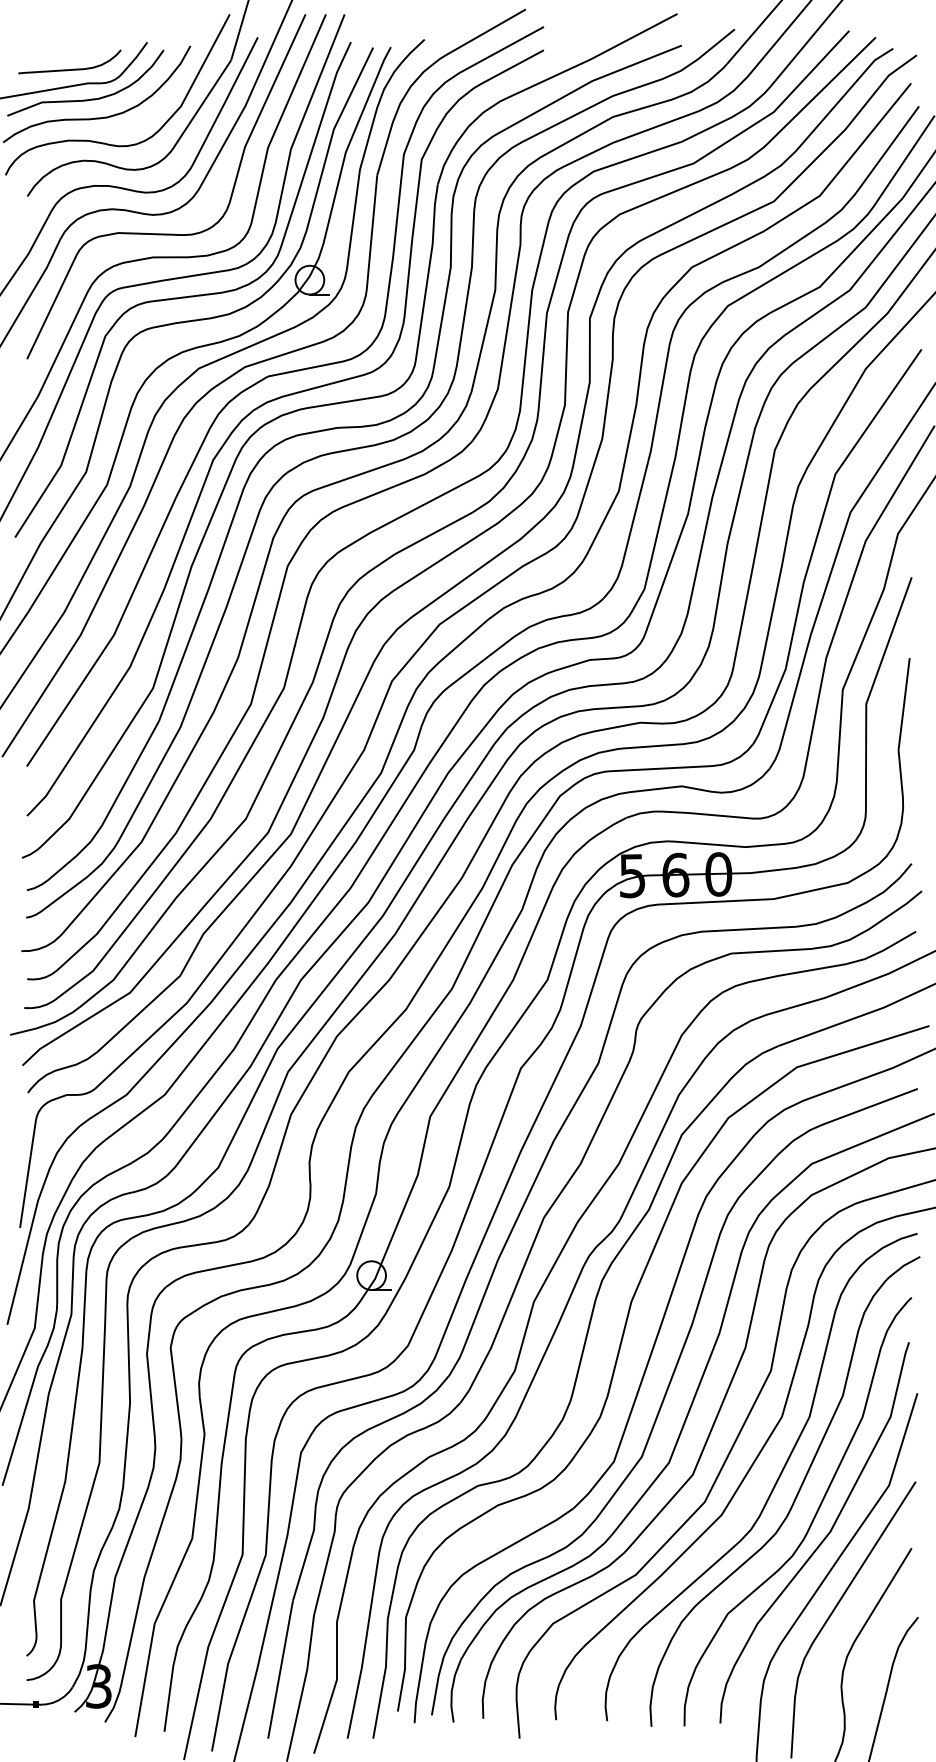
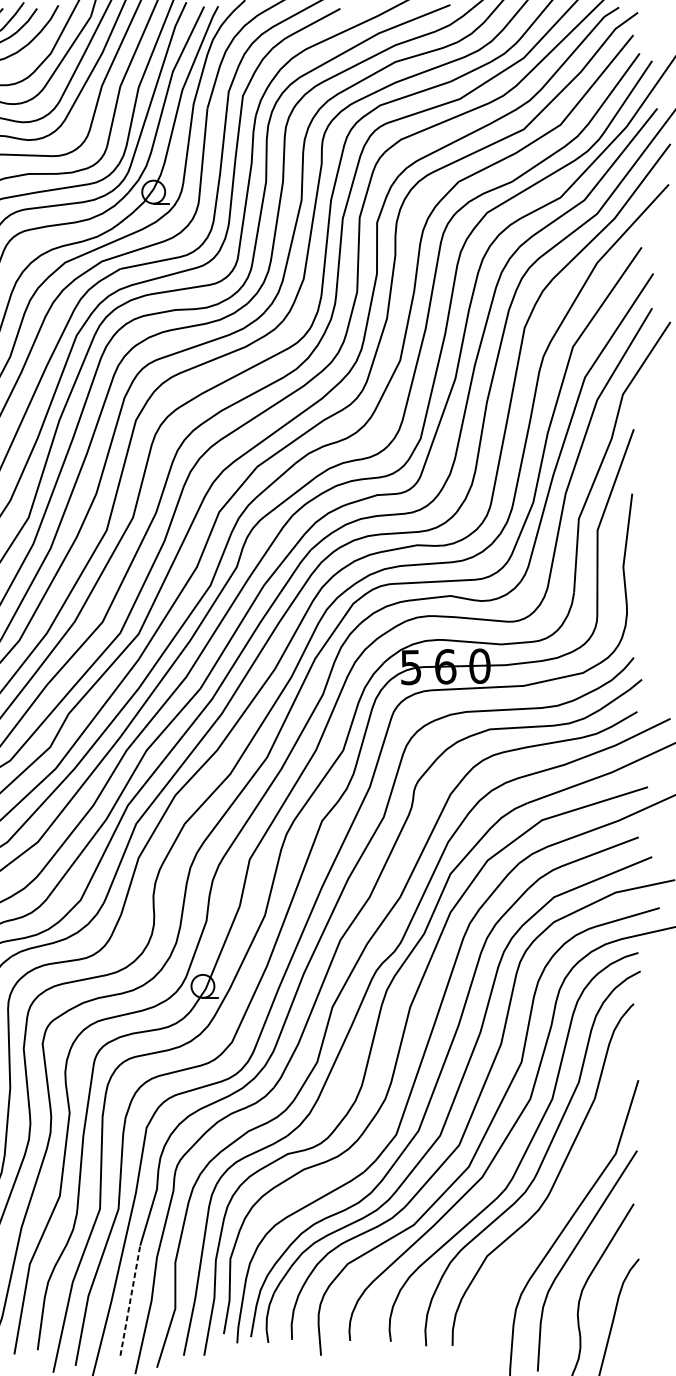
curve: (823, 1538) -> (563, 1196), removed
line: (280, 1669) -> (130, 1300), solid -> dashed

